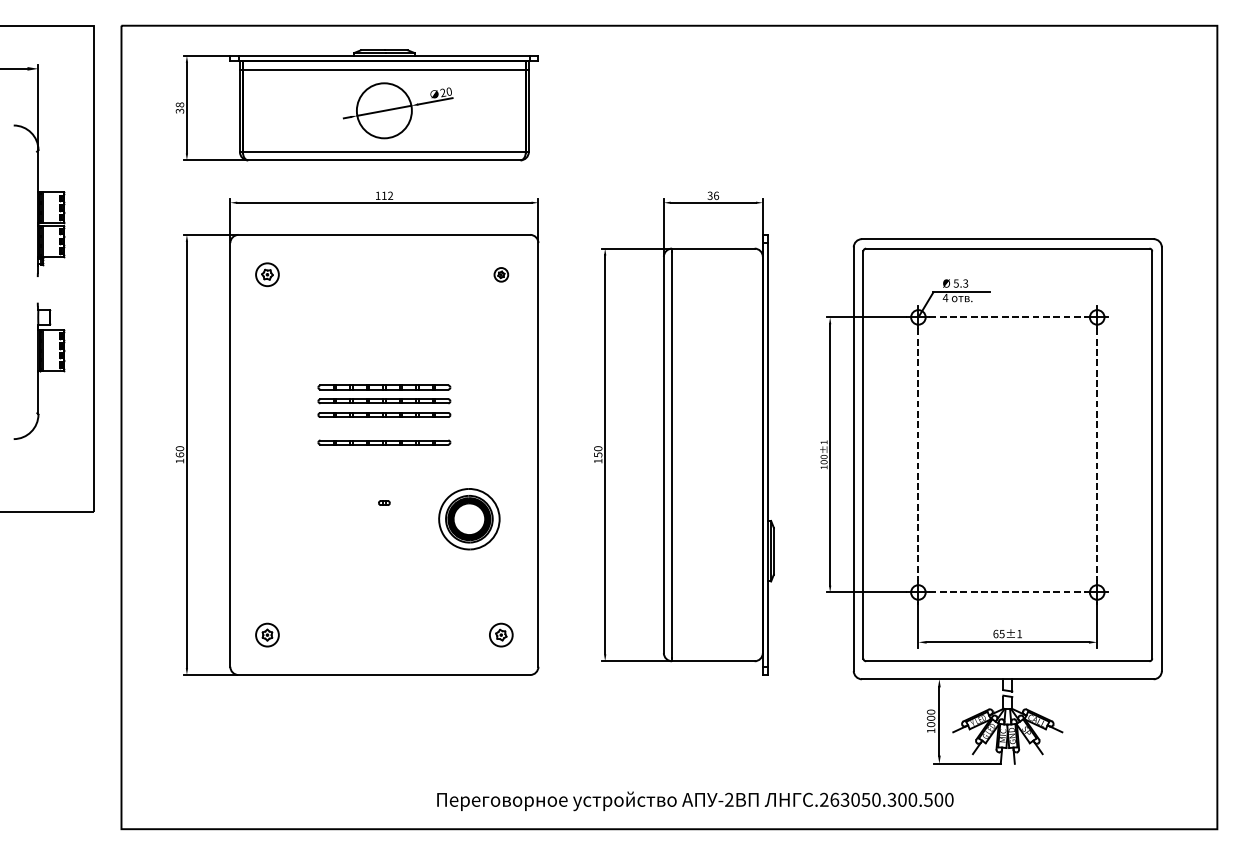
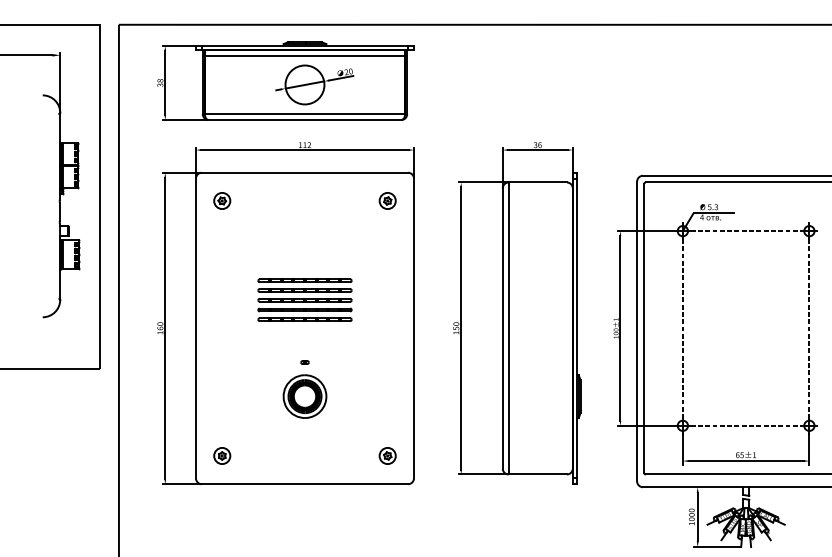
part: (501, 274) -> (387, 200), size x1.67
line: (37, 289) -> (59, 211), added
part: (384, 428) -> (305, 309), added
part: (469, 519) -> (305, 396), moved

